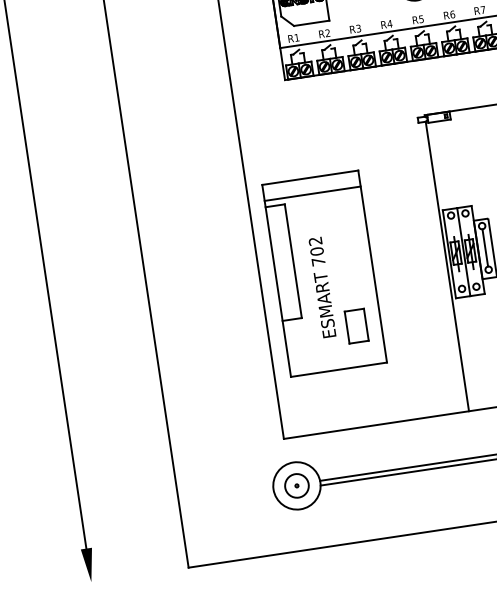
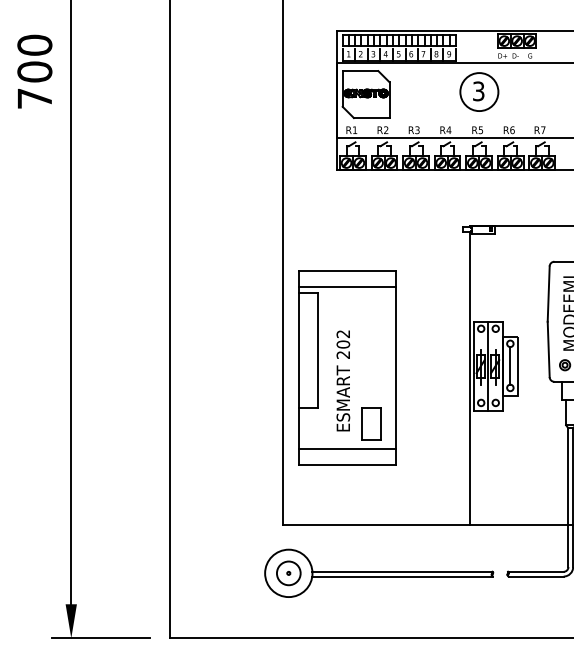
text: (317, 261) -> (342, 354), 702 -> 202
line: (336, 353) -> (347, 448), added
line: (120, 578) -> (100, 638), added

